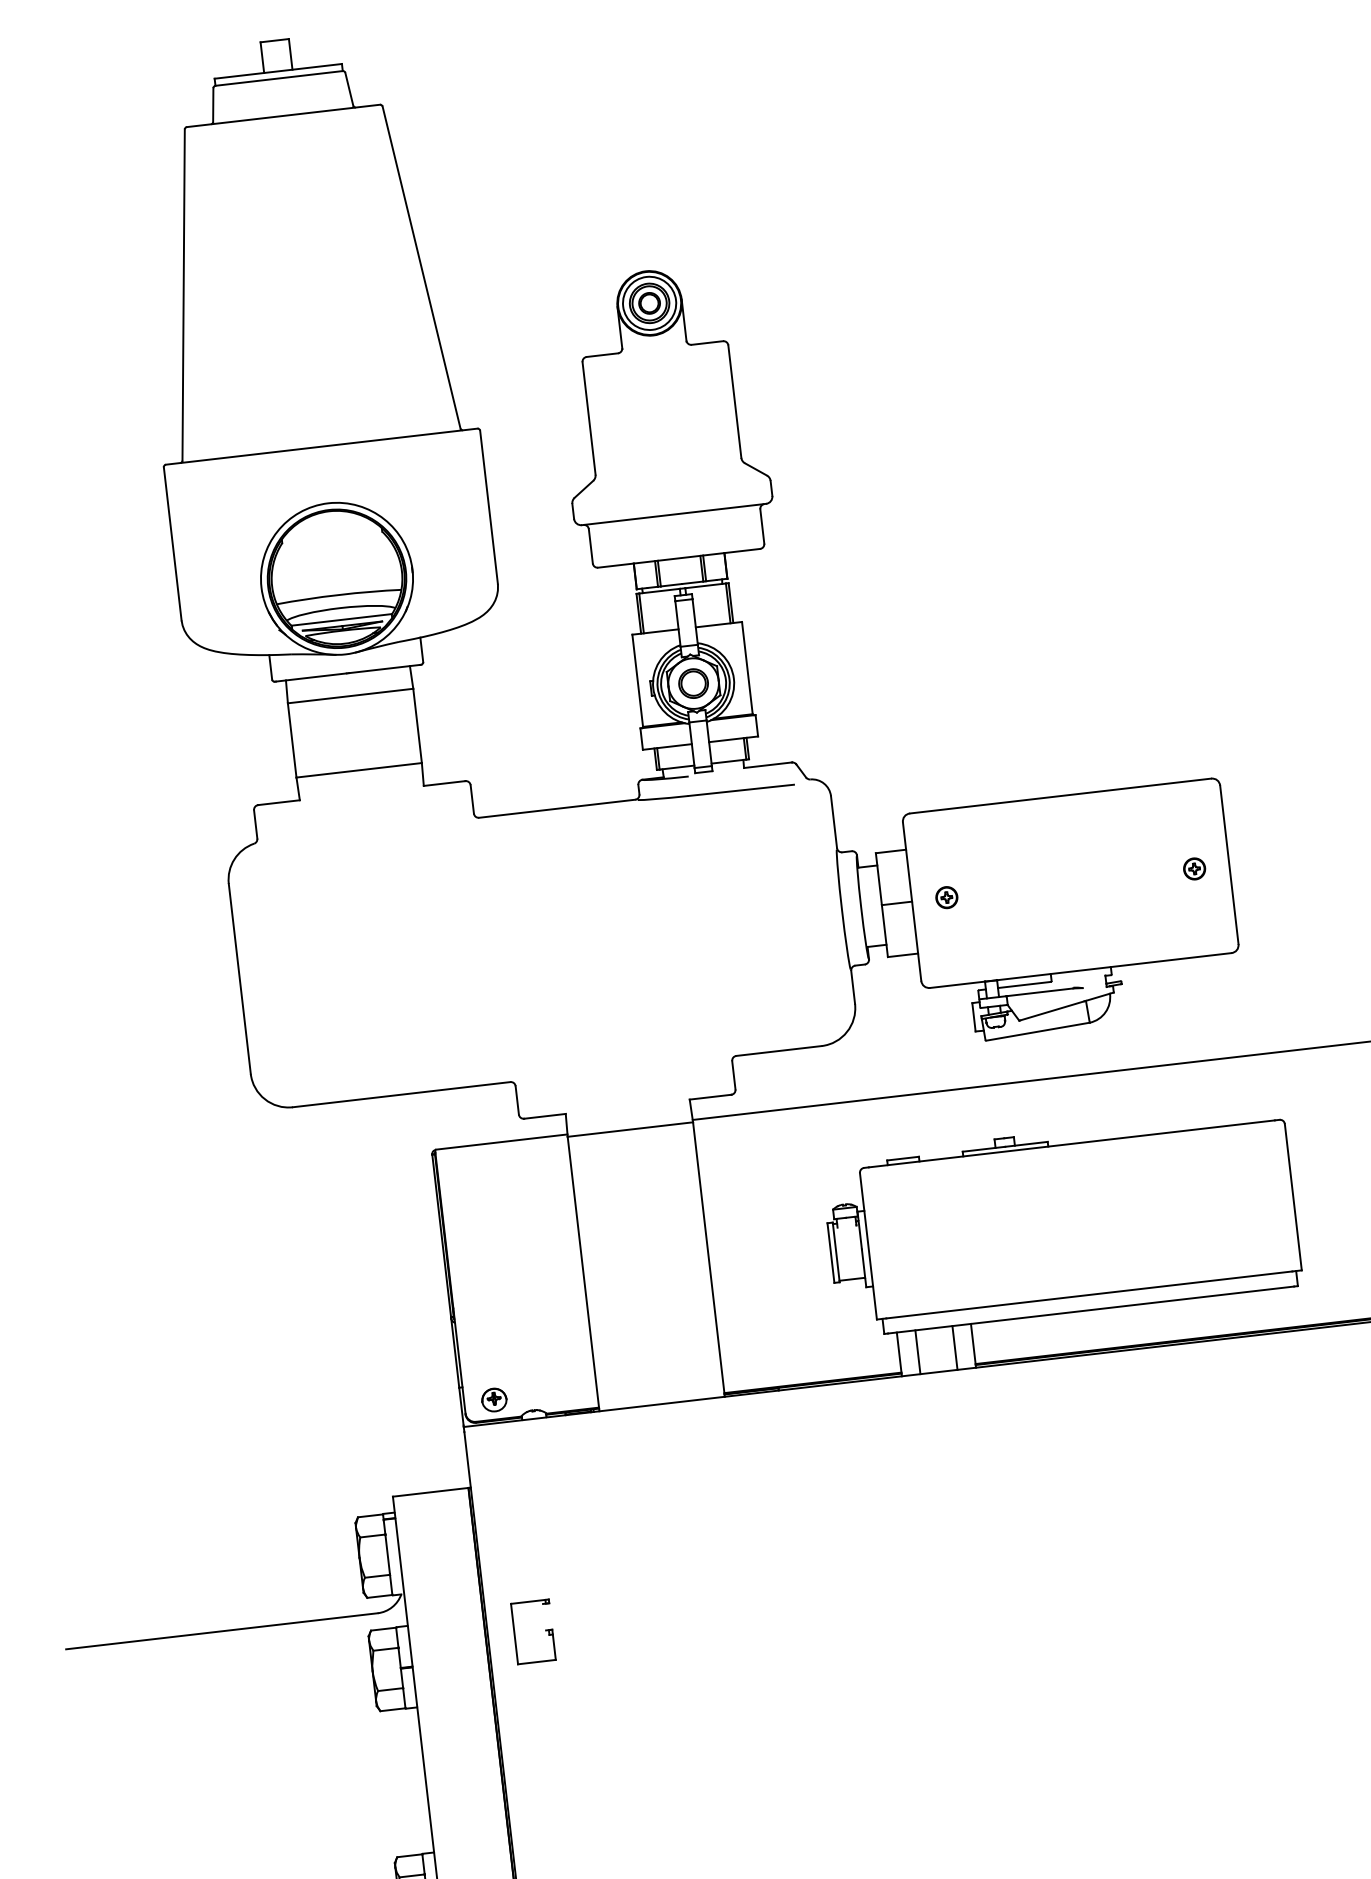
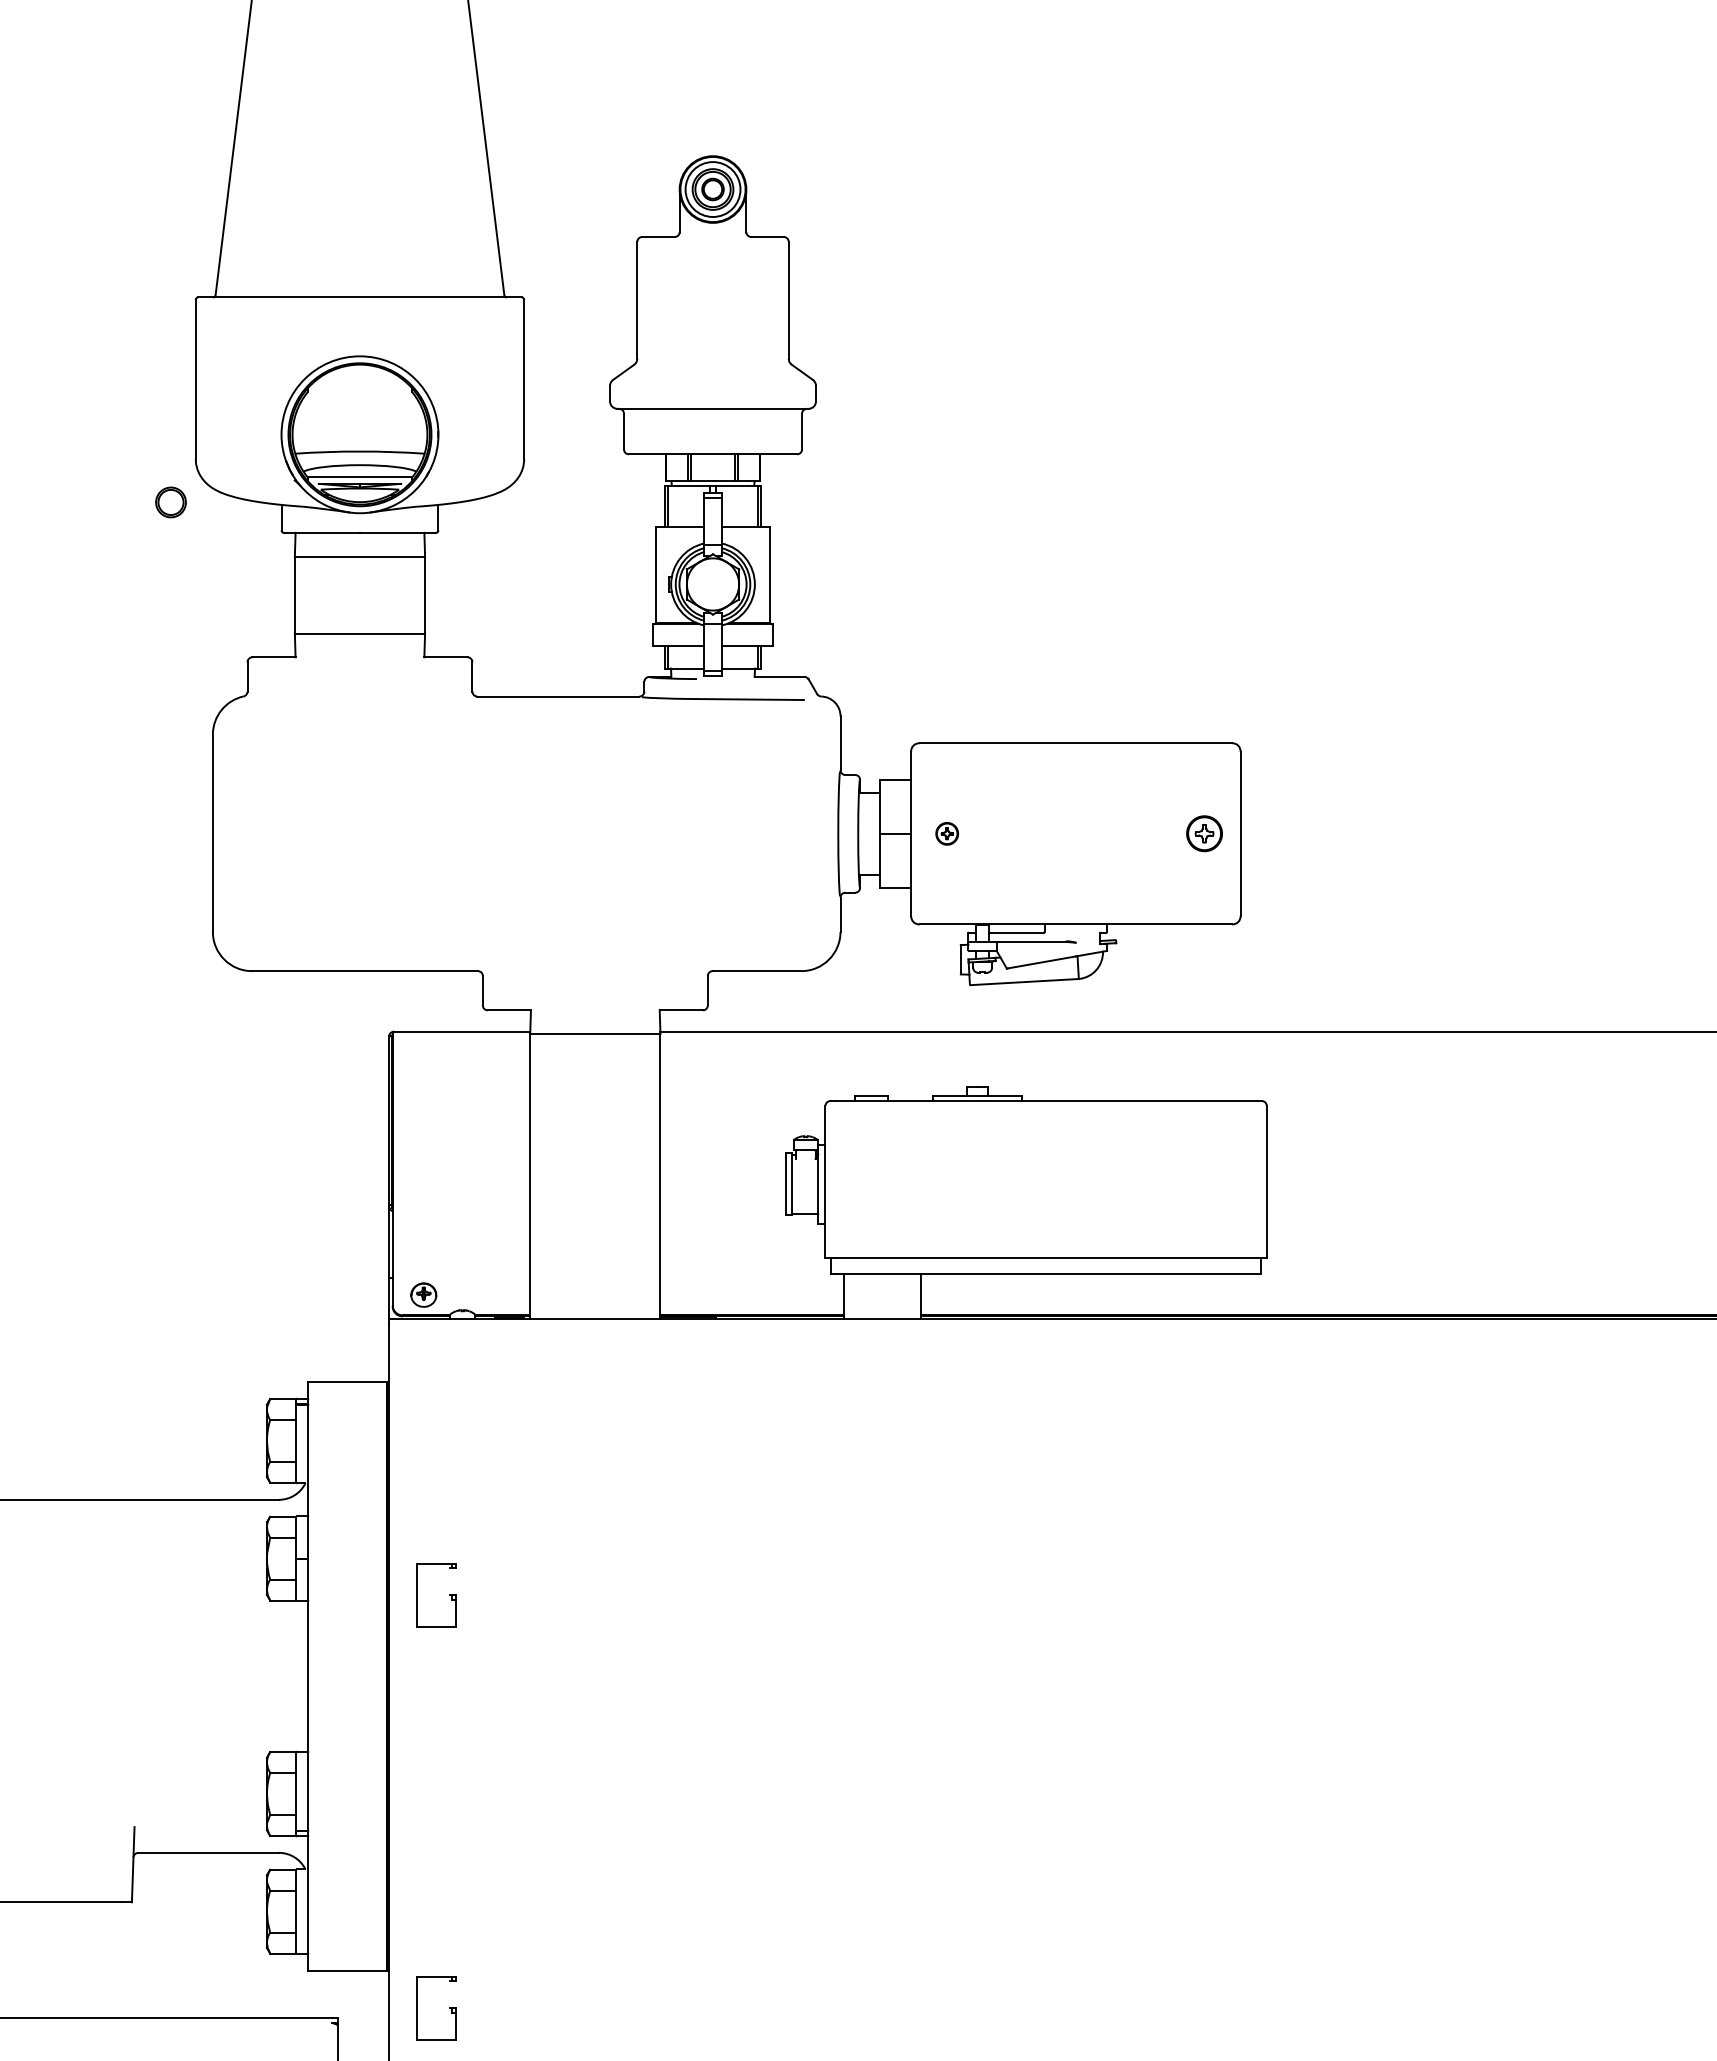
part: (693, 683) -> (170, 502), moved
part: (1194, 868) -> (1204, 833), size x1.6
line: (955, 1348) -> (902, 1296), removed
line: (917, 1352) -> (863, 1296), removed
part: (546, 1630) -> (449, 1595), moved

